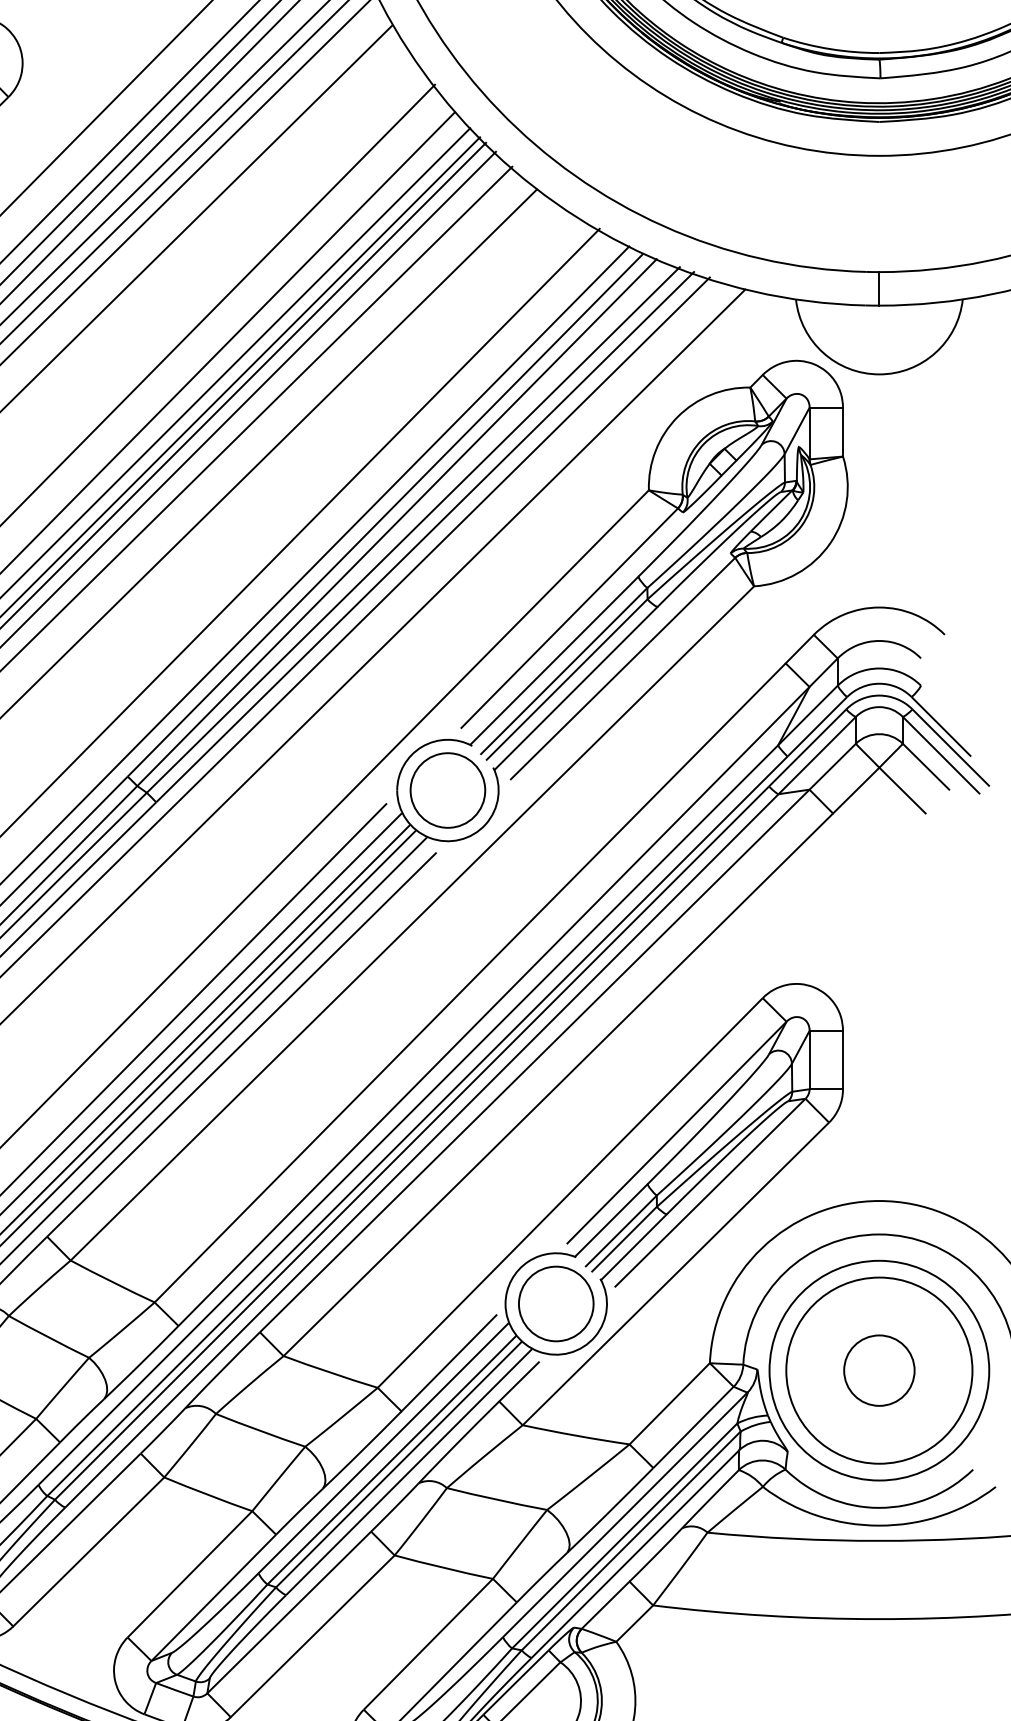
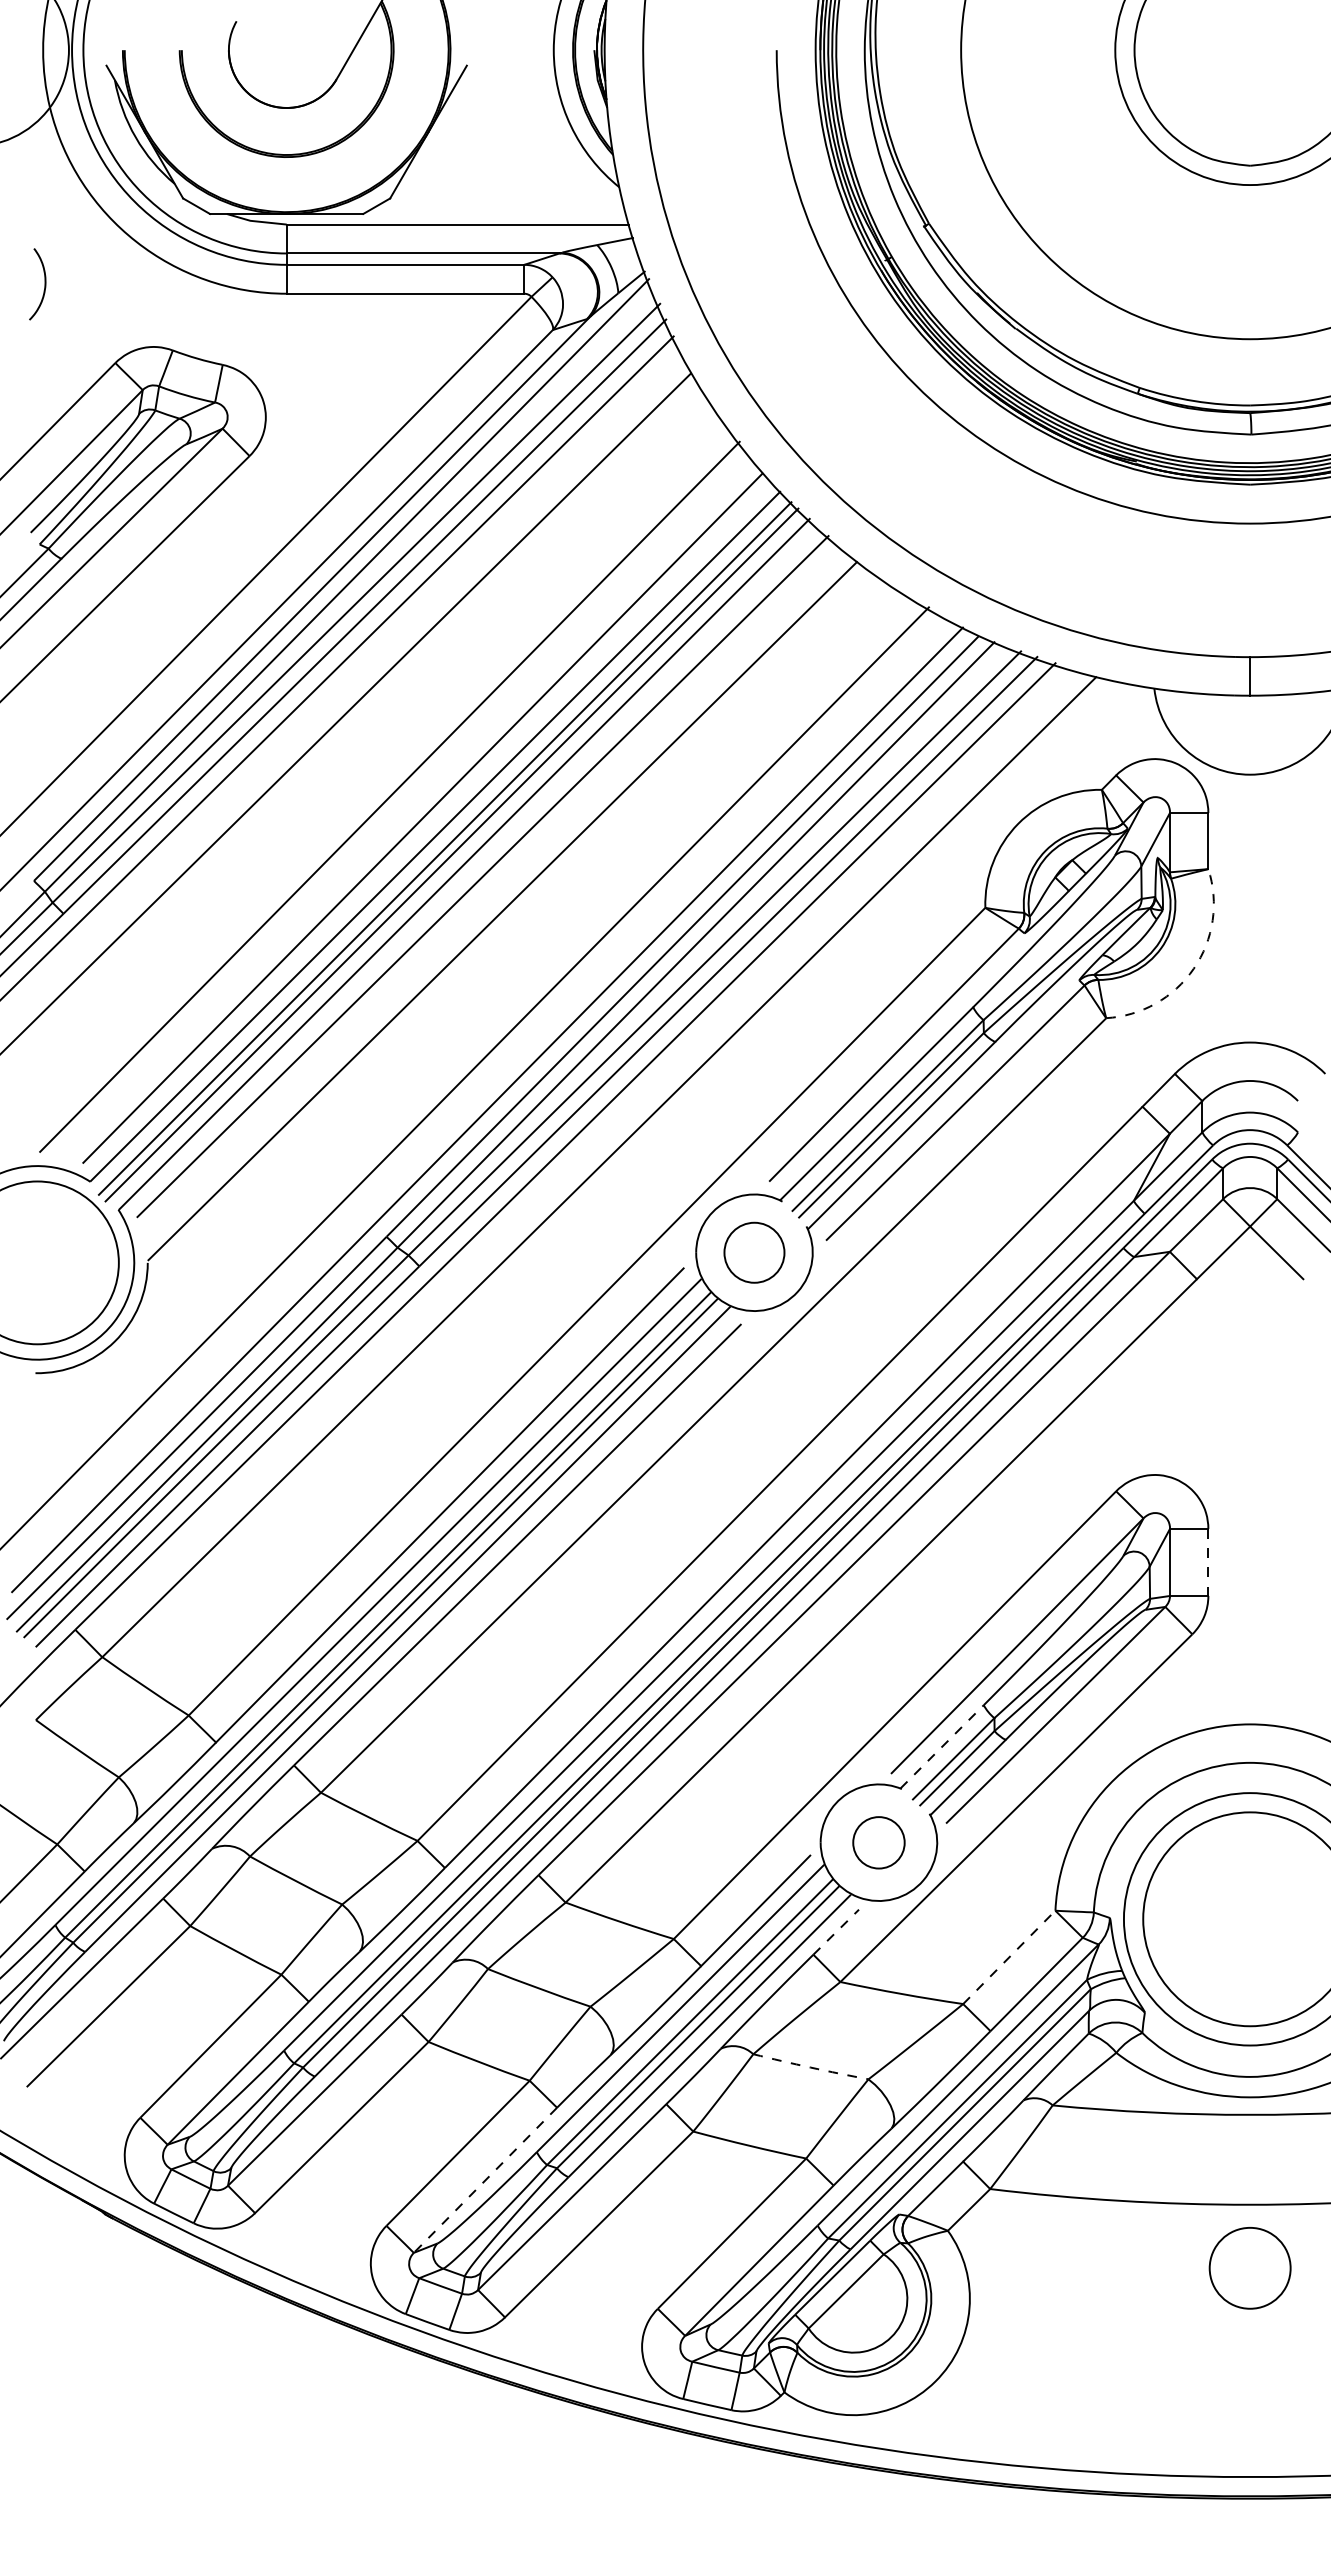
arc: (830, 543) -> (1193, 968), solid -> dashed
circle: (447, 790) -> (754, 1252), size x0.7
line: (843, 1060) -> (1208, 1562), solid -> dashed
line: (611, 1220) -> (942, 1746), solid -> dashed
circle: (555, 1303) -> (878, 1842), size x0.6
circle: (878, 1370) -> (1249, 2268), moved
line: (519, 1381) -> (836, 1931), solid -> dashed
line: (669, 1403) -> (1009, 1957), solid -> dashed
arc: (496, 1499) -> (810, 2067), solid -> dashed
line: (214, 1597) -> (486, 2179), solid -> dashed

